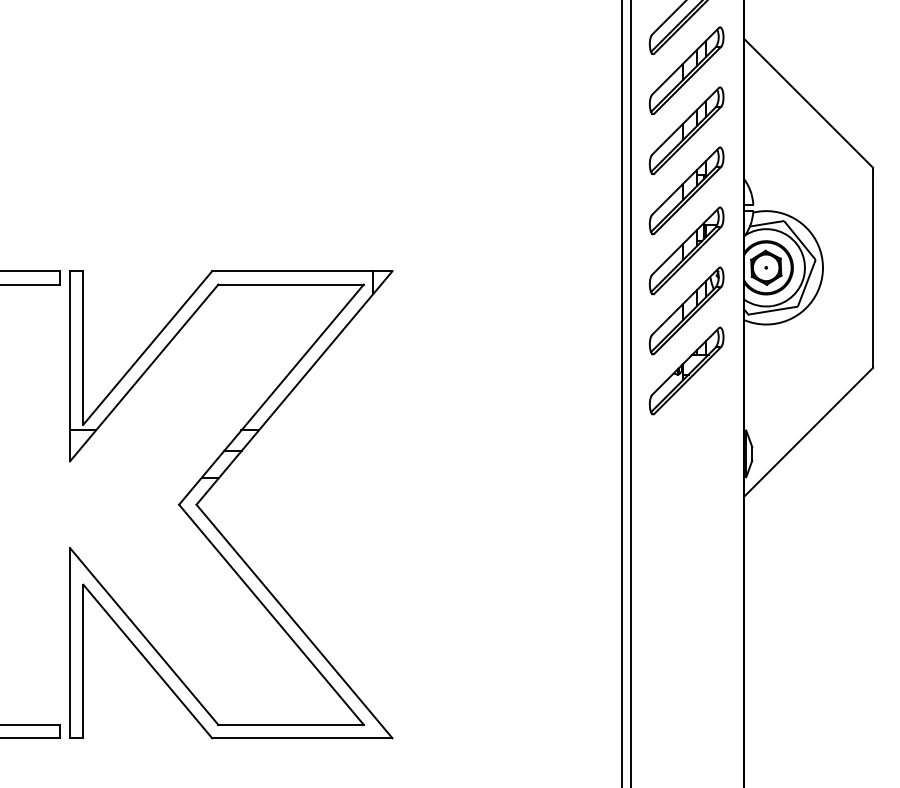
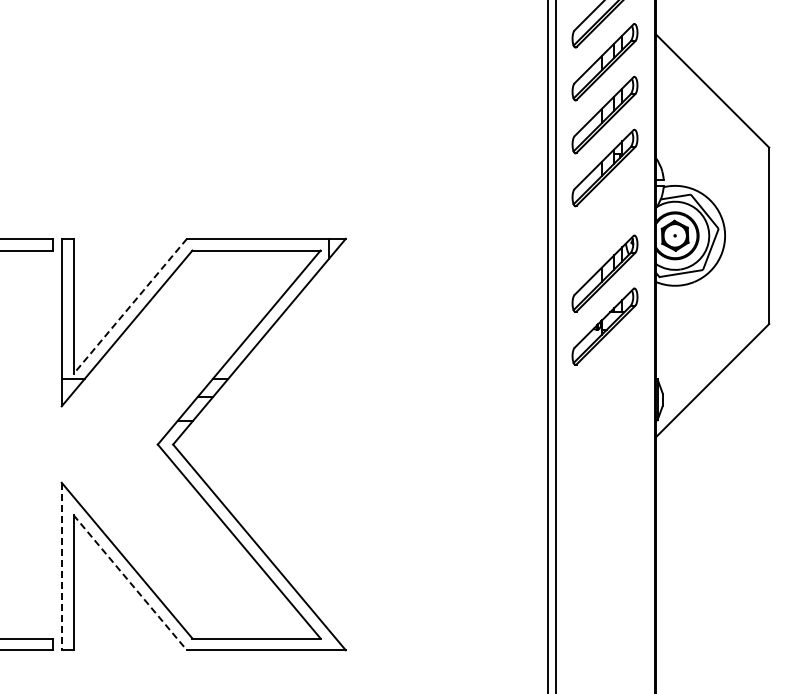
part: (686, 250) -> (604, 220), removed
line: (146, 348) -> (129, 306), solid -> dashed
line: (69, 643) -> (61, 566), solid -> dashed
line: (148, 662) -> (130, 583), solid -> dashed

